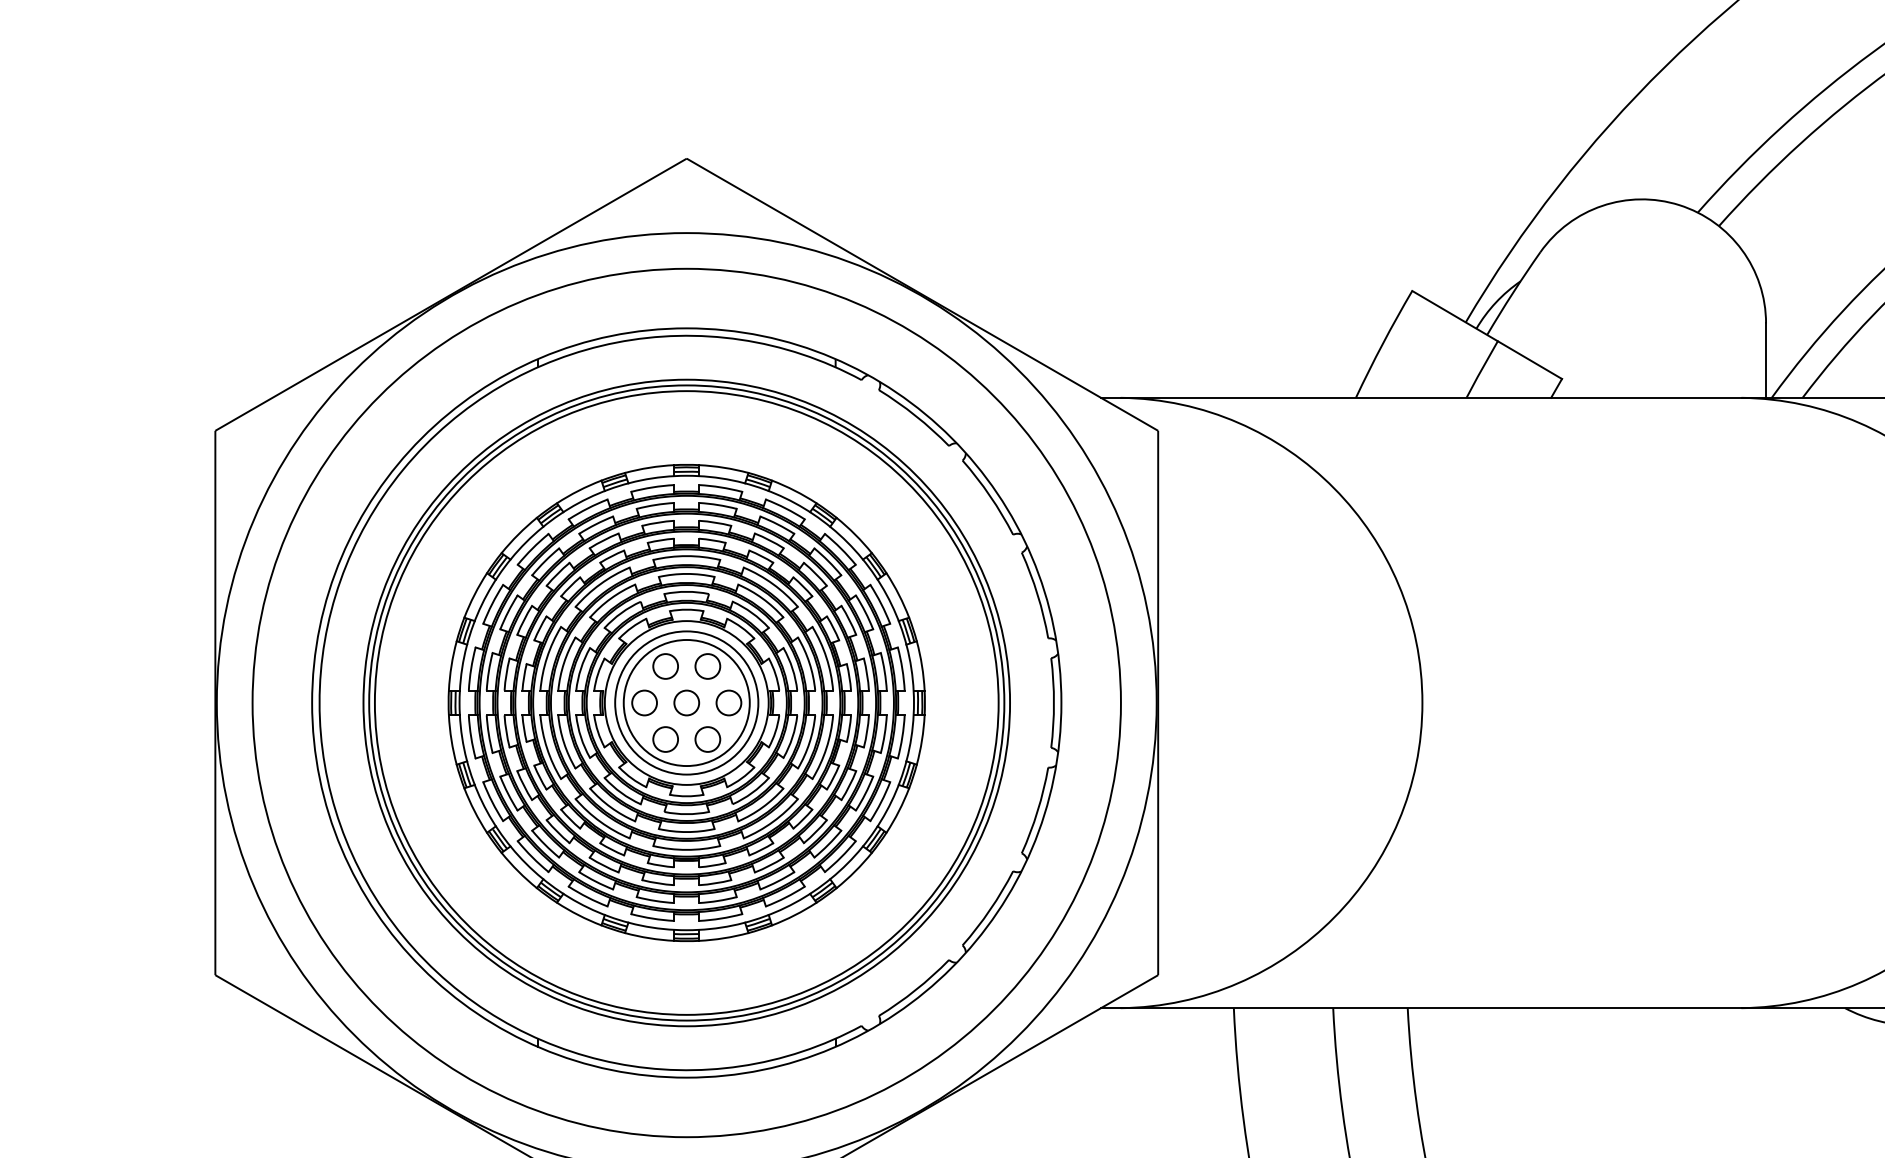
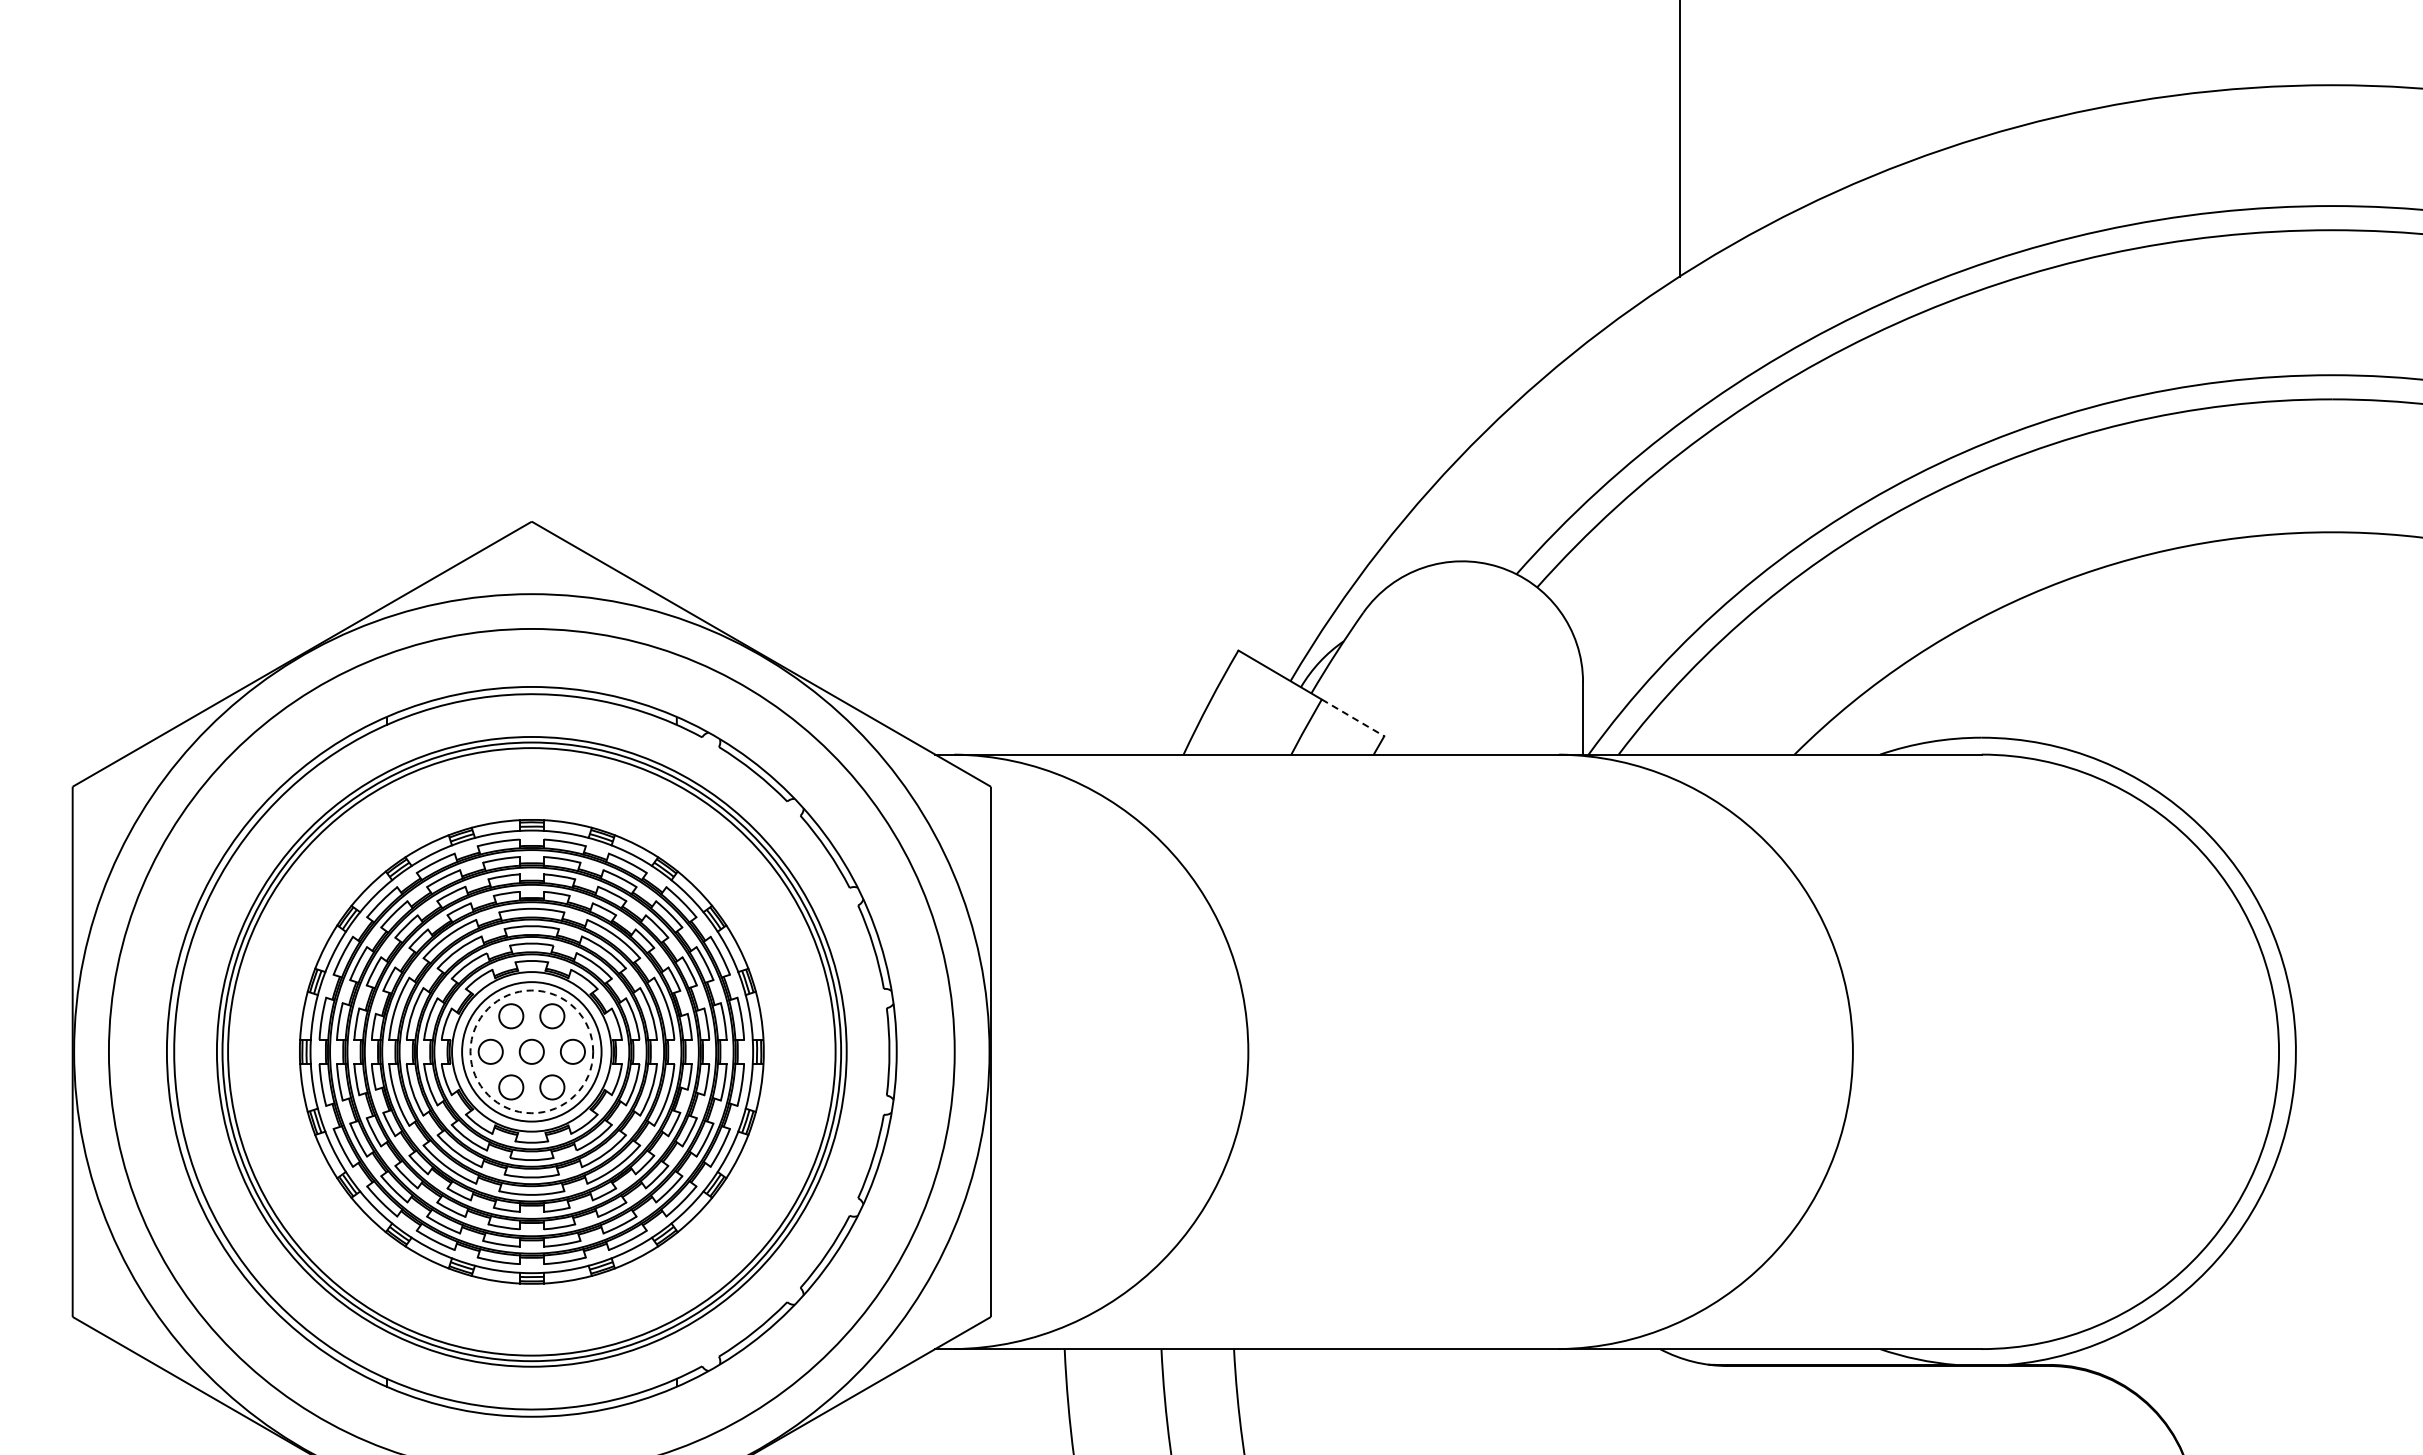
line: (1530, 360) -> (1353, 718), solid -> dashed
circle: (686, 702) -> (531, 1051), solid -> dashed

